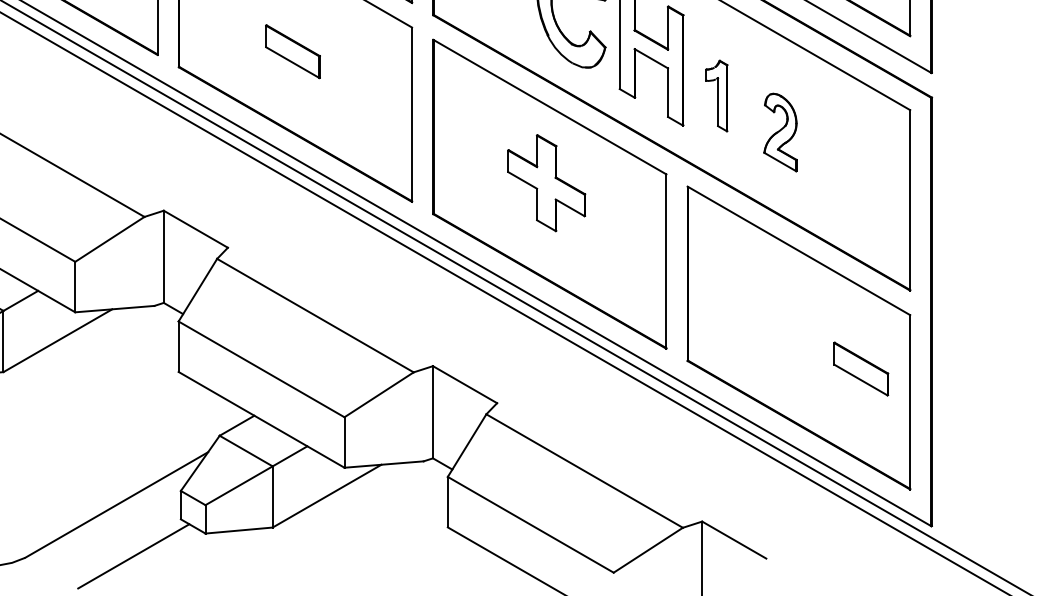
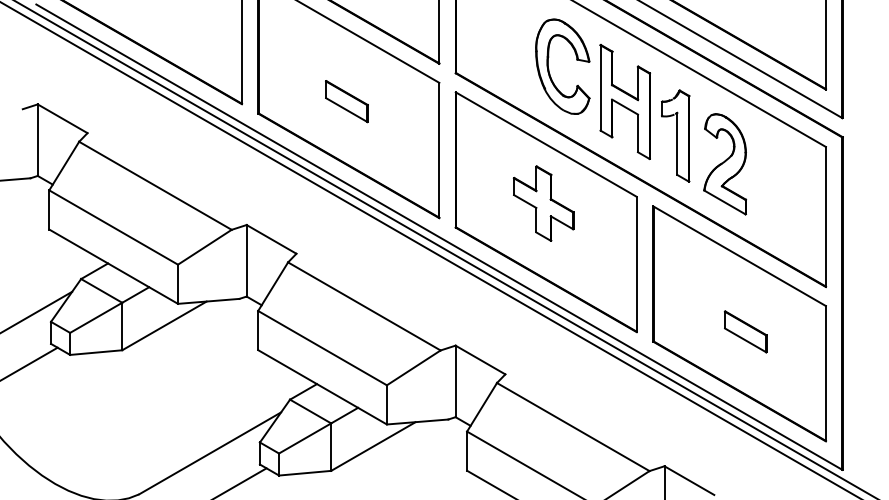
part: (716, 95) -> (675, 135), size x1.67
part: (780, 132) -> (725, 164), size x1.67
part: (860, 368) -> (745, 331), moved

